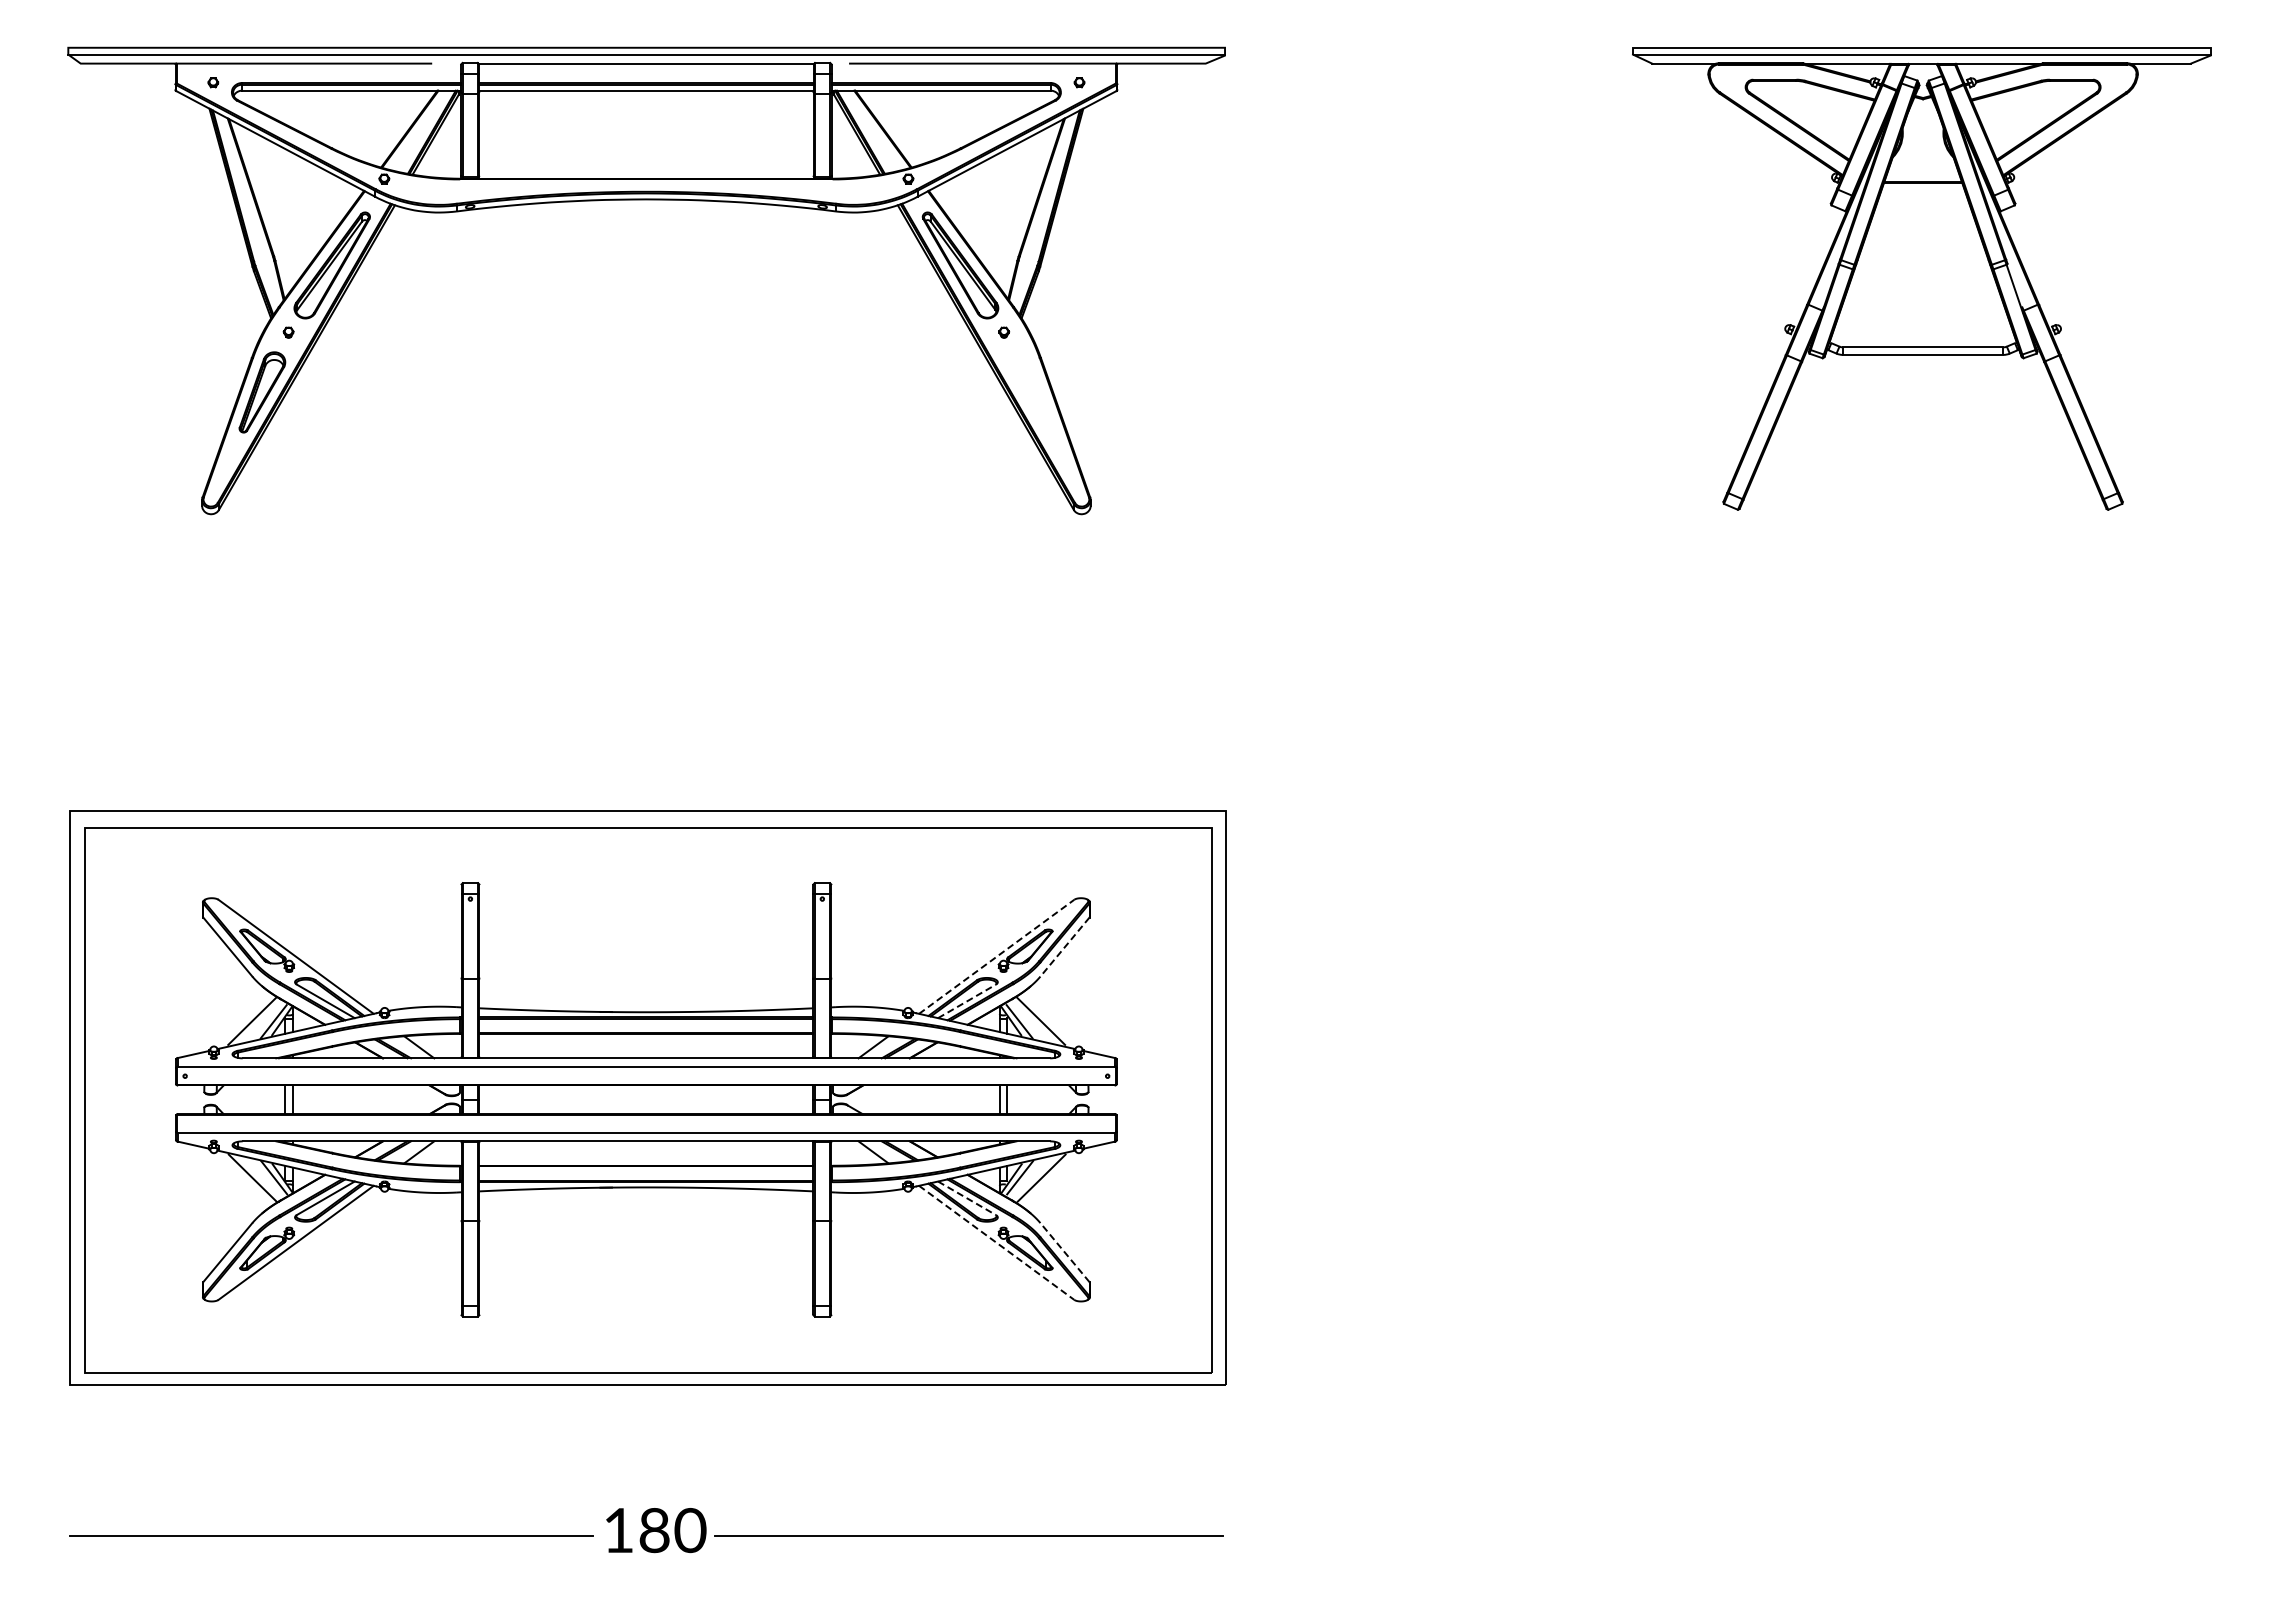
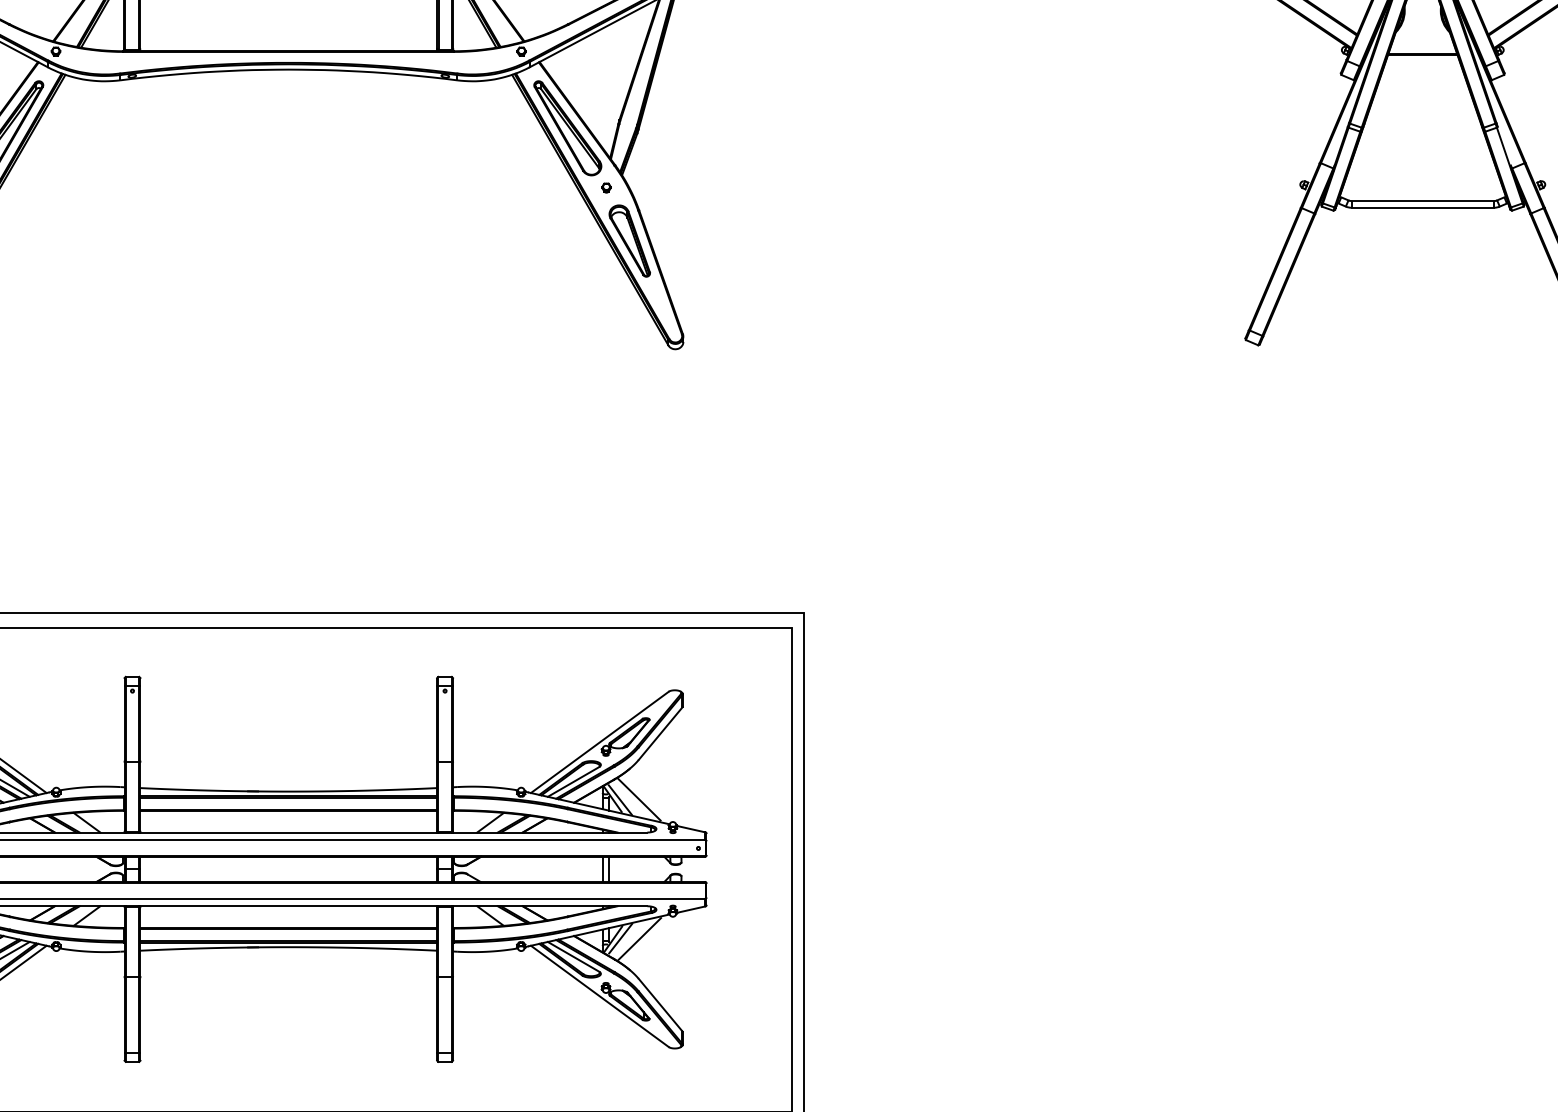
part: (1030, 392) -> (629, 241), added
line: (1064, 947) -> (660, 734), dashed -> solid
line: (997, 956) -> (600, 742), dashed -> solid
line: (967, 1001) -> (573, 782), dashed -> solid
line: (967, 1198) -> (573, 957), dashed -> solid
line: (997, 1243) -> (600, 997), dashed -> solid
line: (1064, 1252) -> (660, 1004), dashed -> solid

